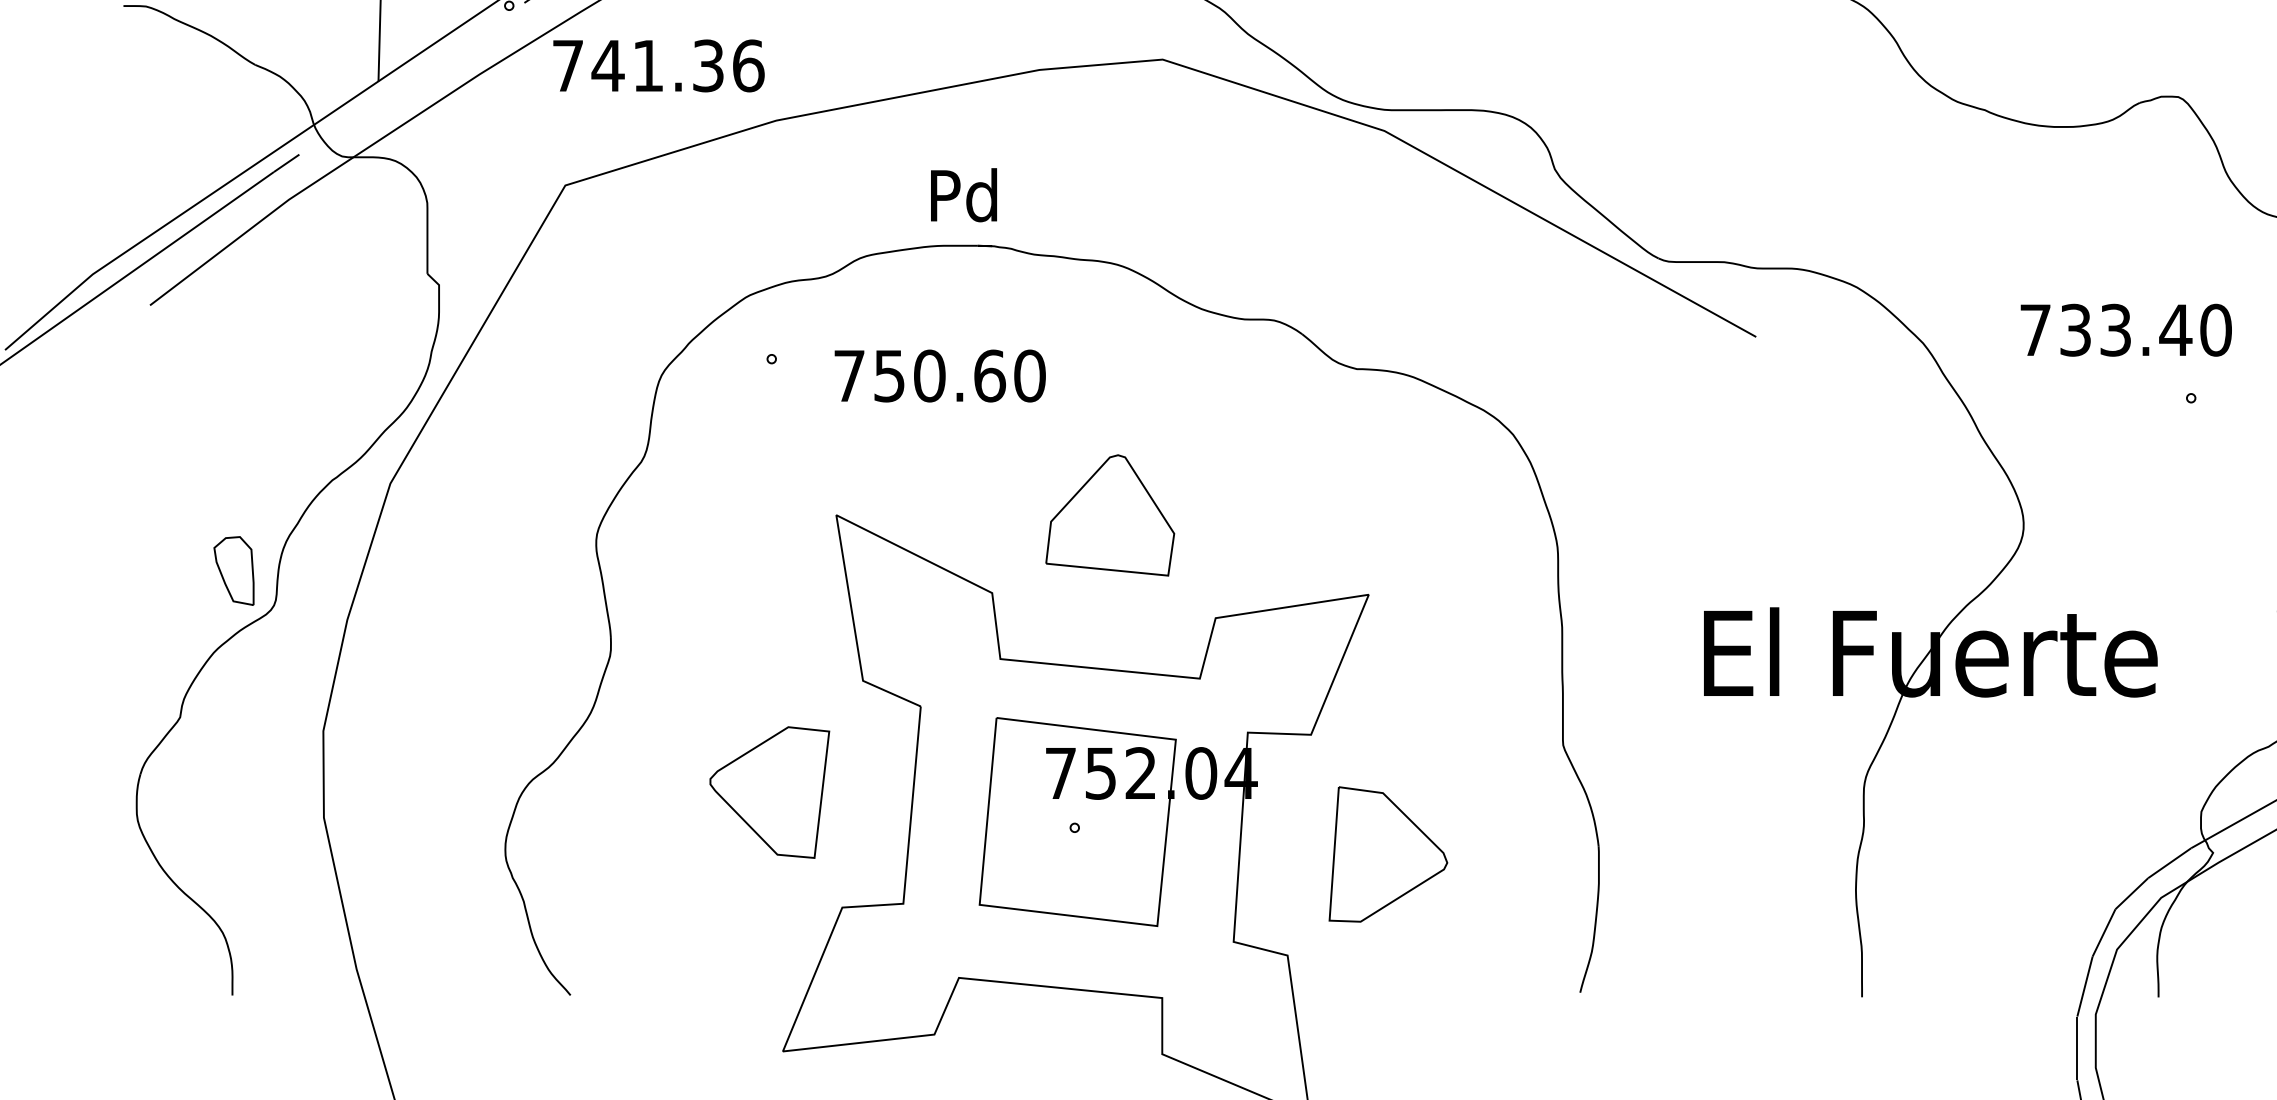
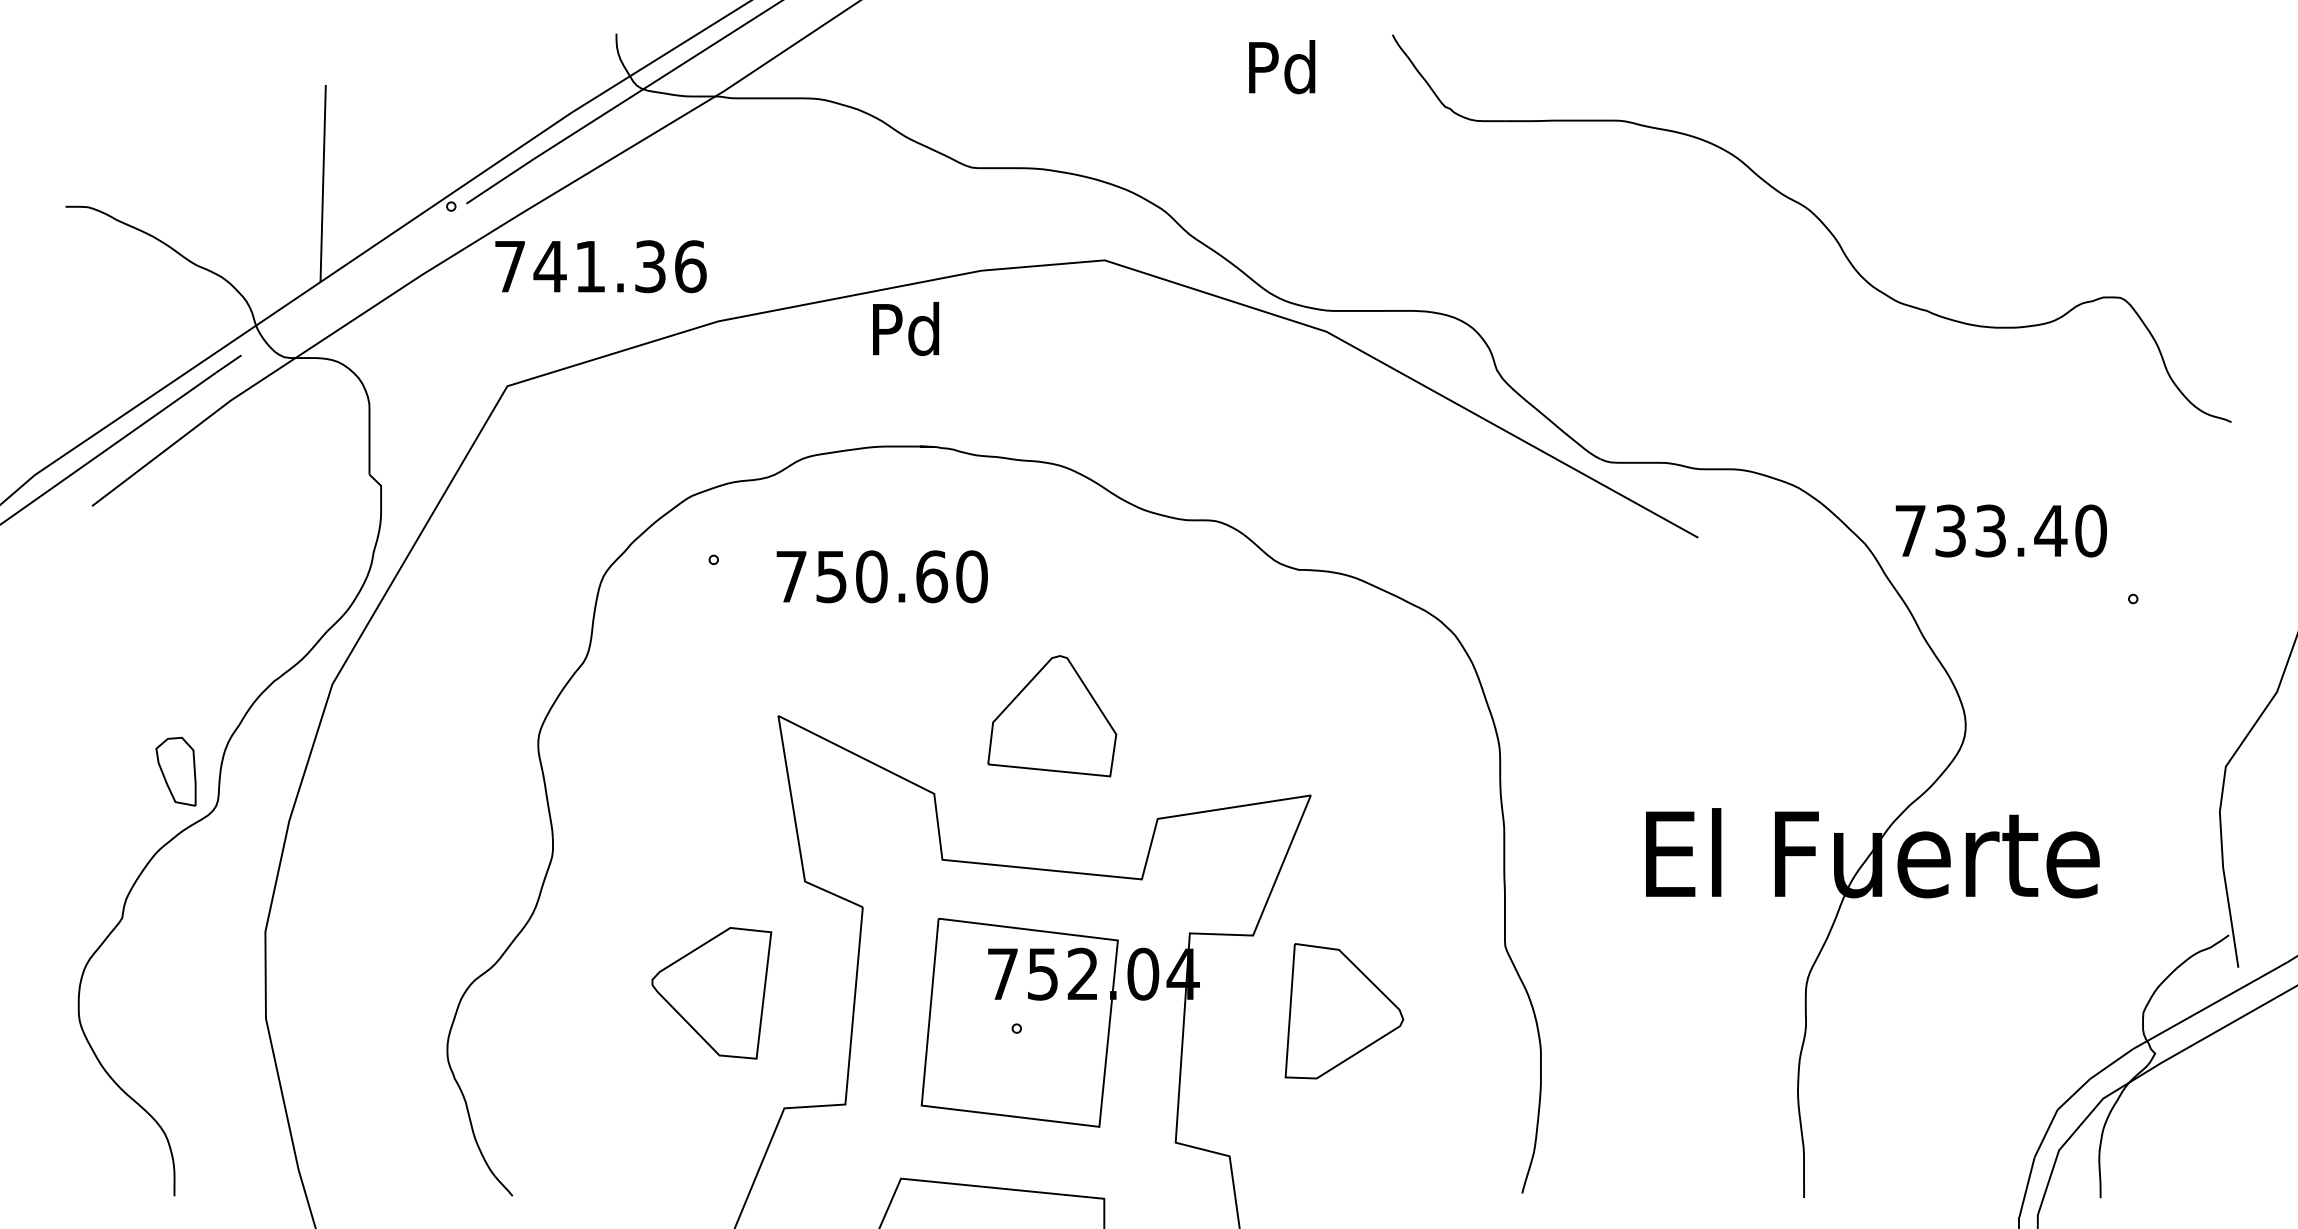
text: (964, 195) -> (906, 329), moved
text: (2125, 329) -> (2000, 530), moved
part: (1388, 854) -> (1344, 1011), moved

